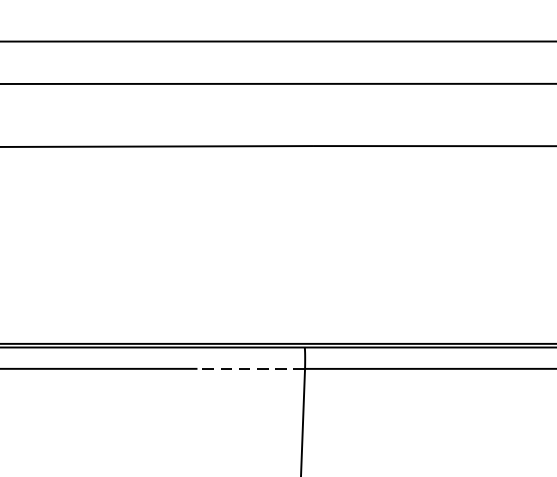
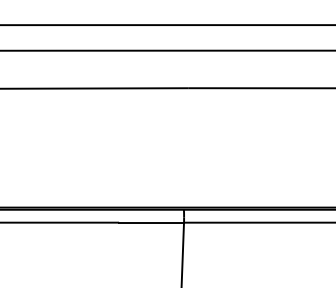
line: (251, 368) -> (151, 222), dashed -> solid

